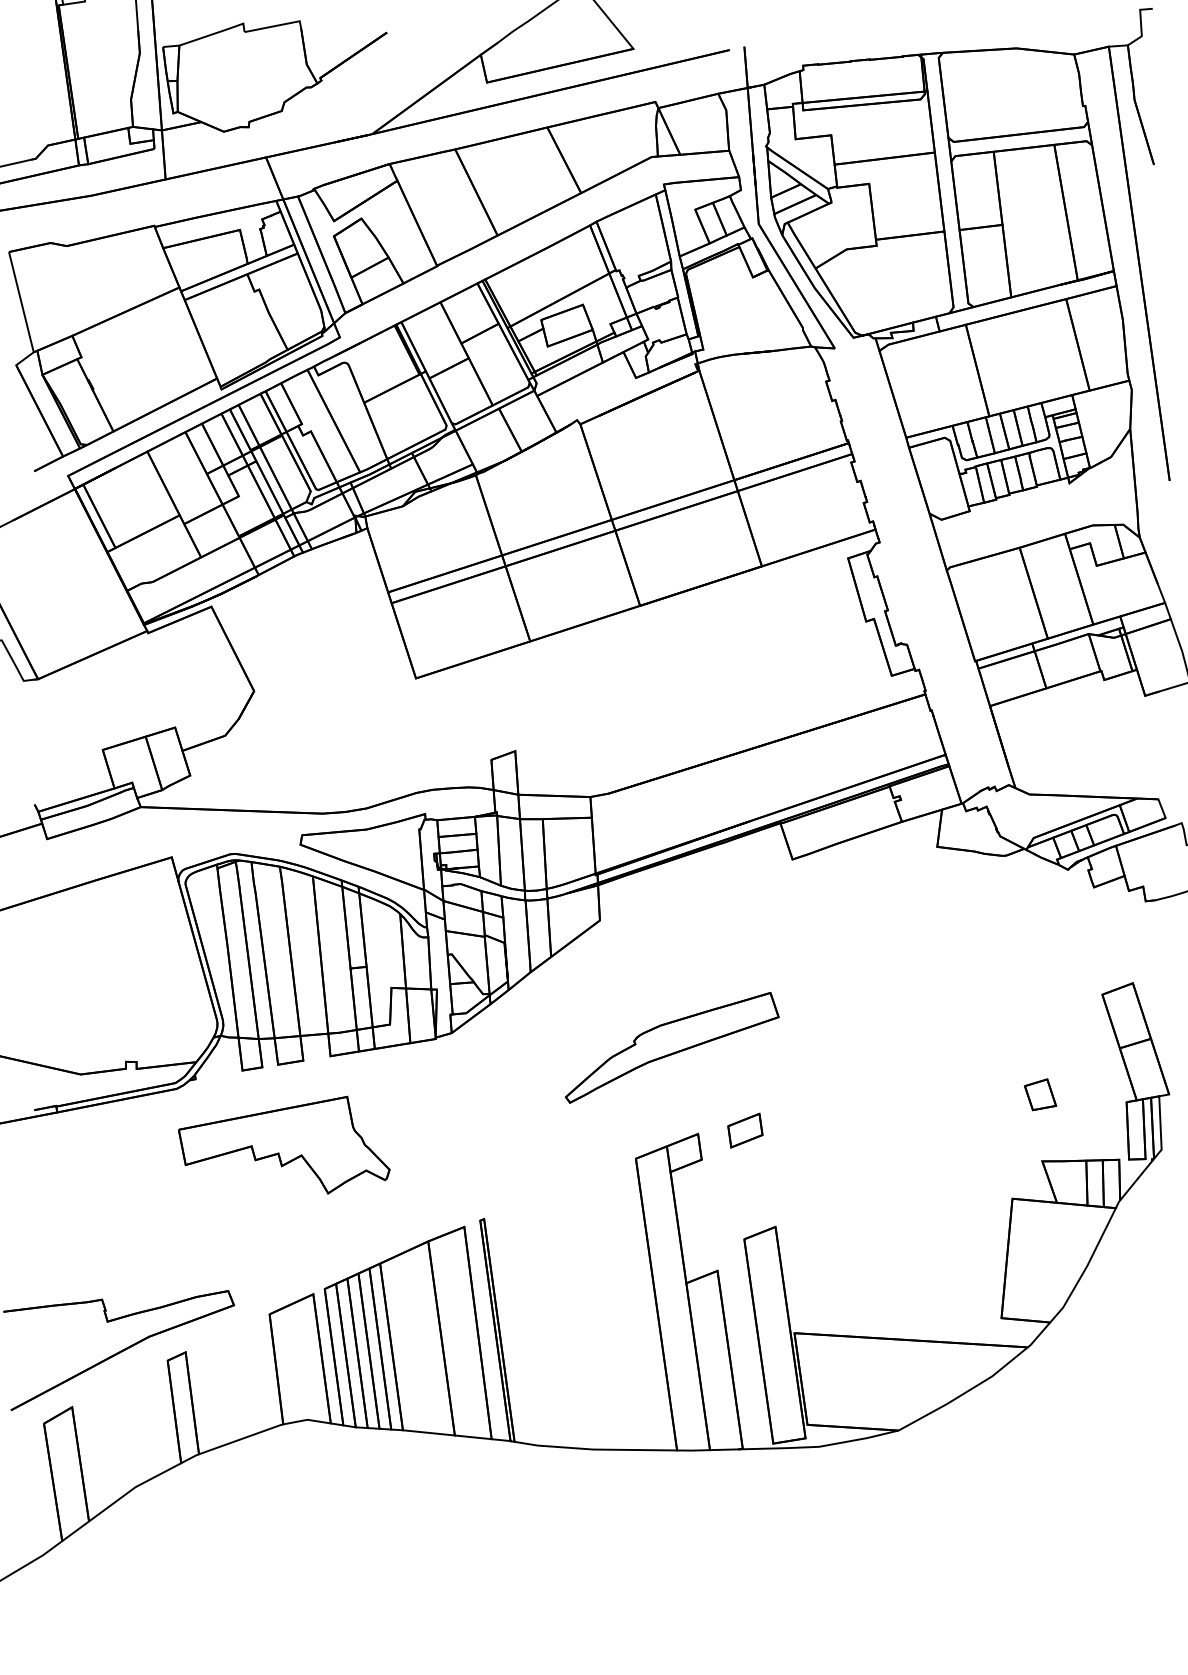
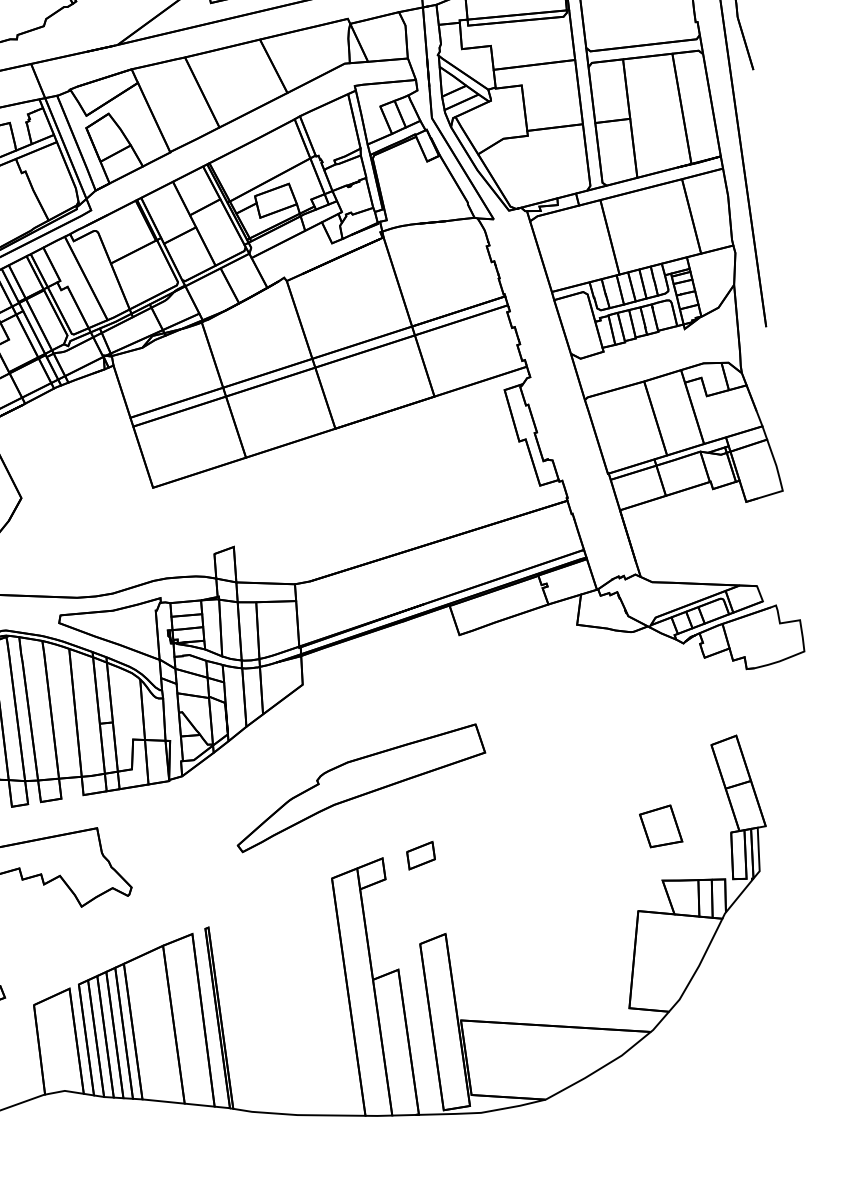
part: (672, 1047) -> (361, 788), size x1.43
part: (1040, 1094) -> (661, 826), size x1.67

